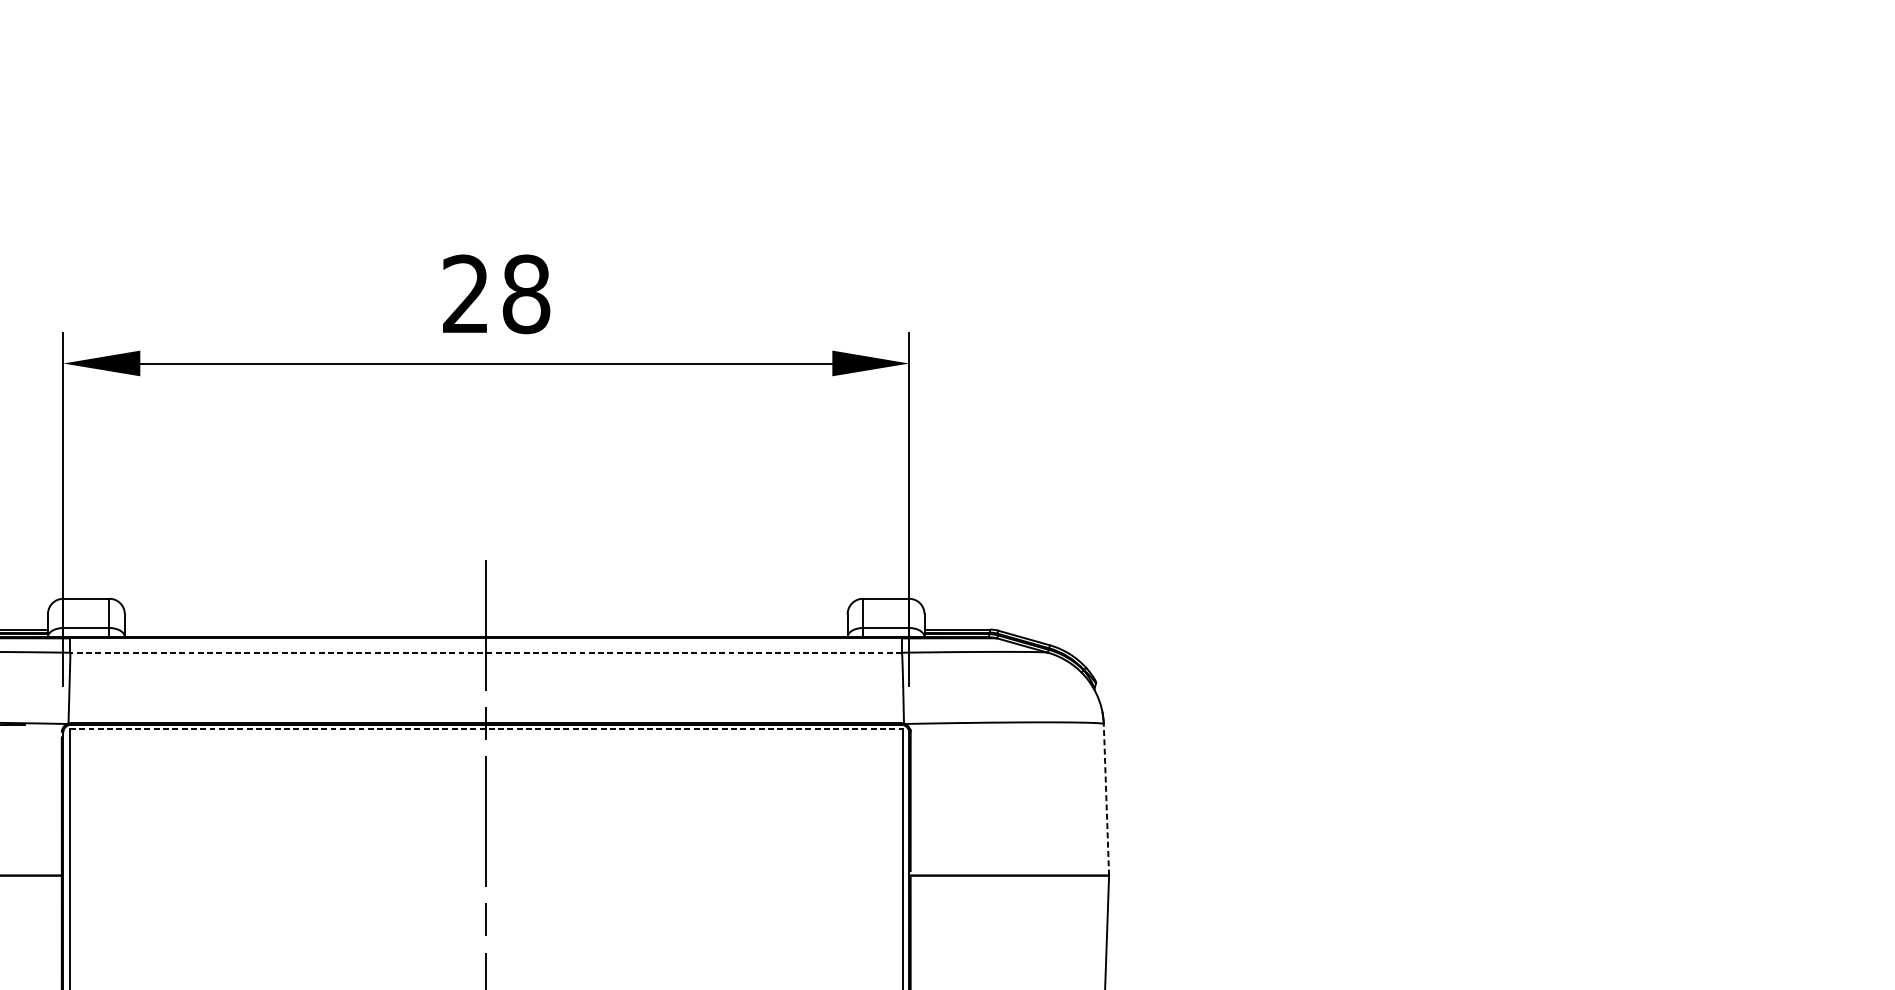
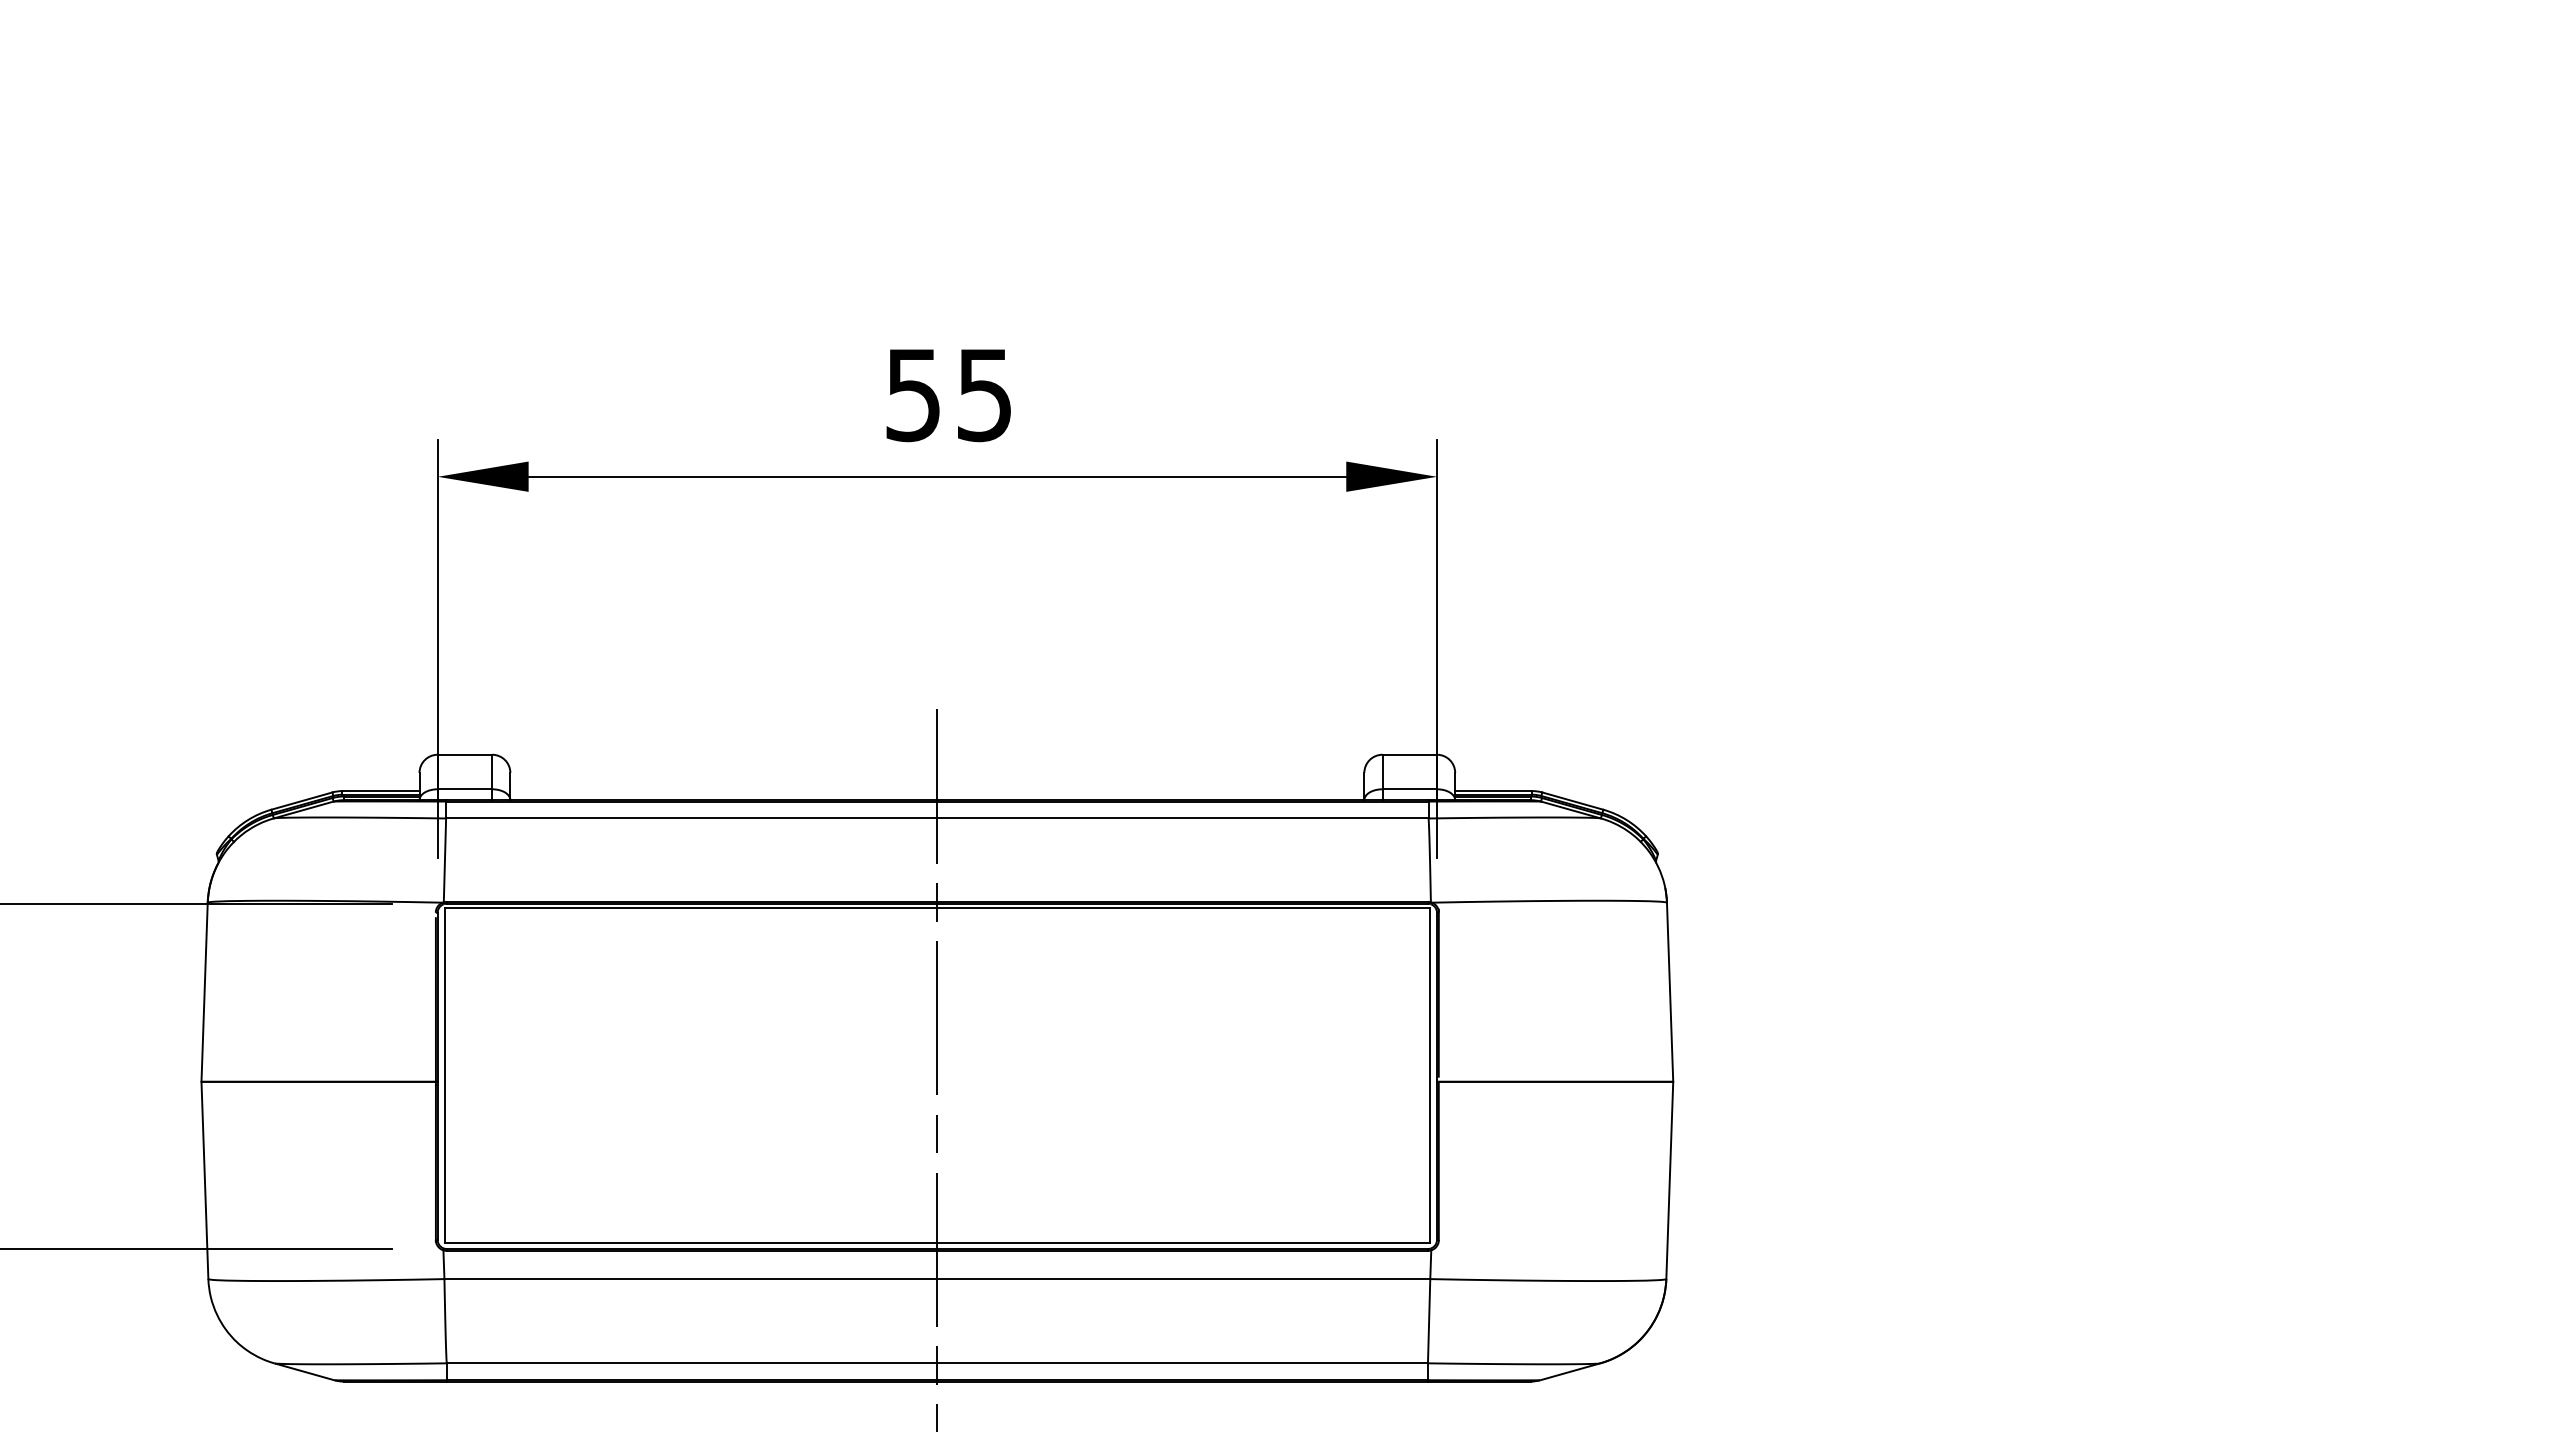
text: (496, 294) -> (949, 395), 28 -> 55
line: (485, 652) -> (936, 818), dashed -> solid
line: (487, 728) -> (938, 908), dashed -> solid
line: (1106, 800) -> (1670, 992), dashed -> solid

